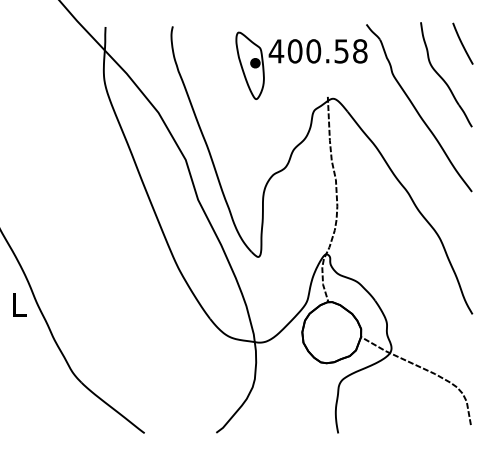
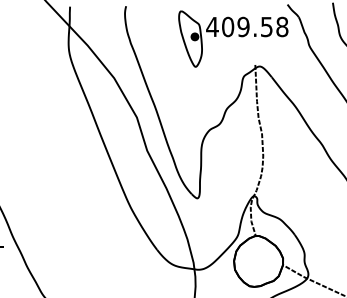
text: (313, 51) -> (243, 27), 400.58 -> 409.58

